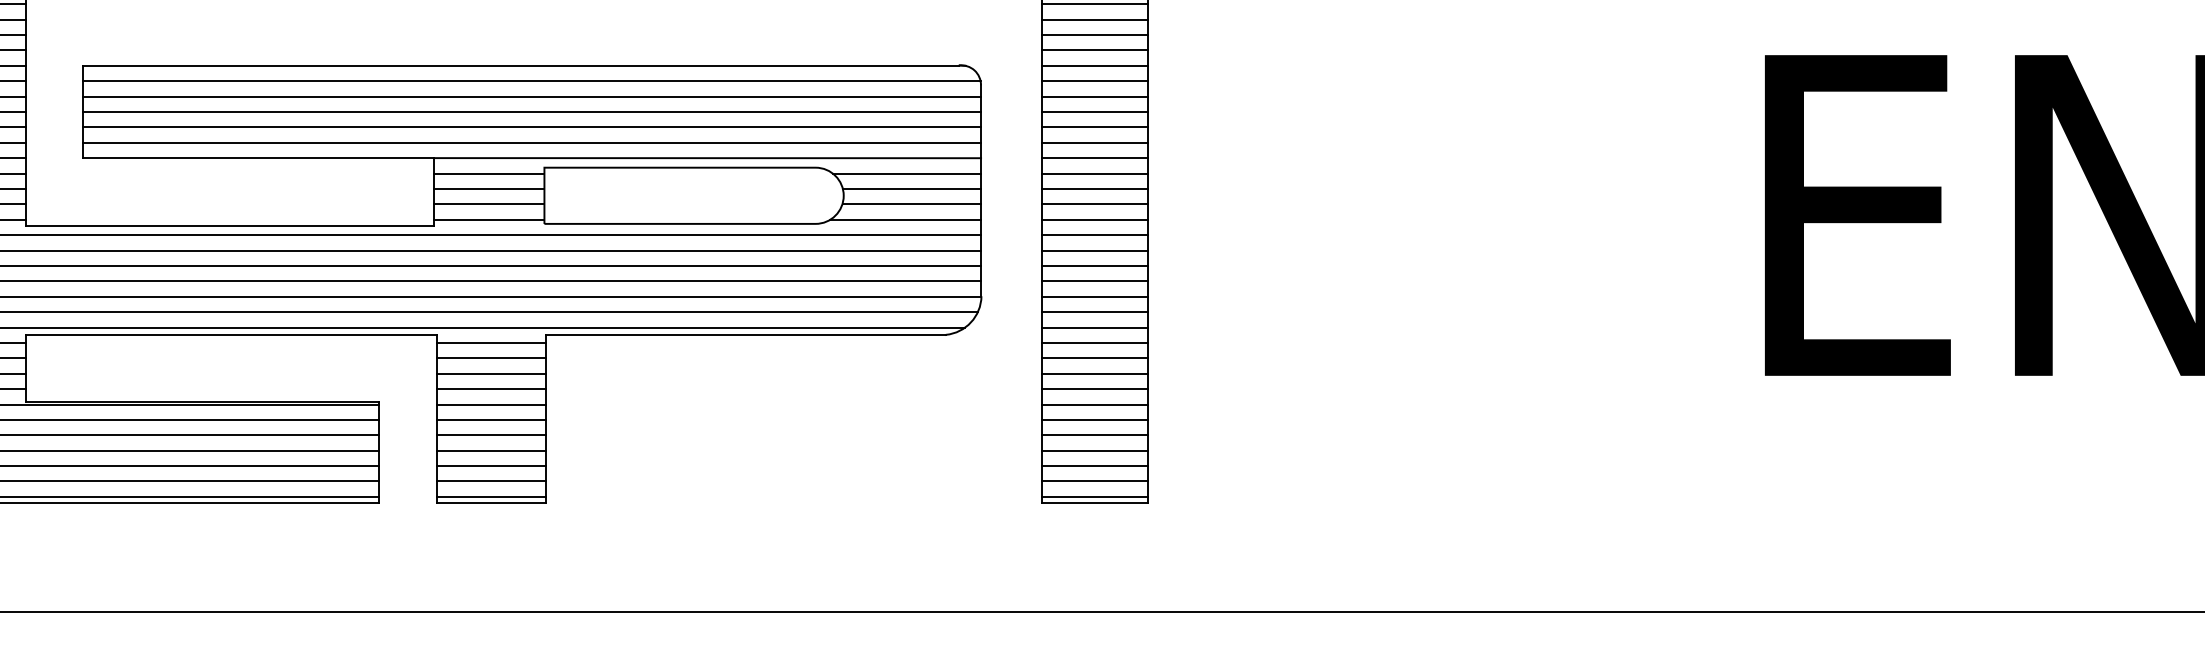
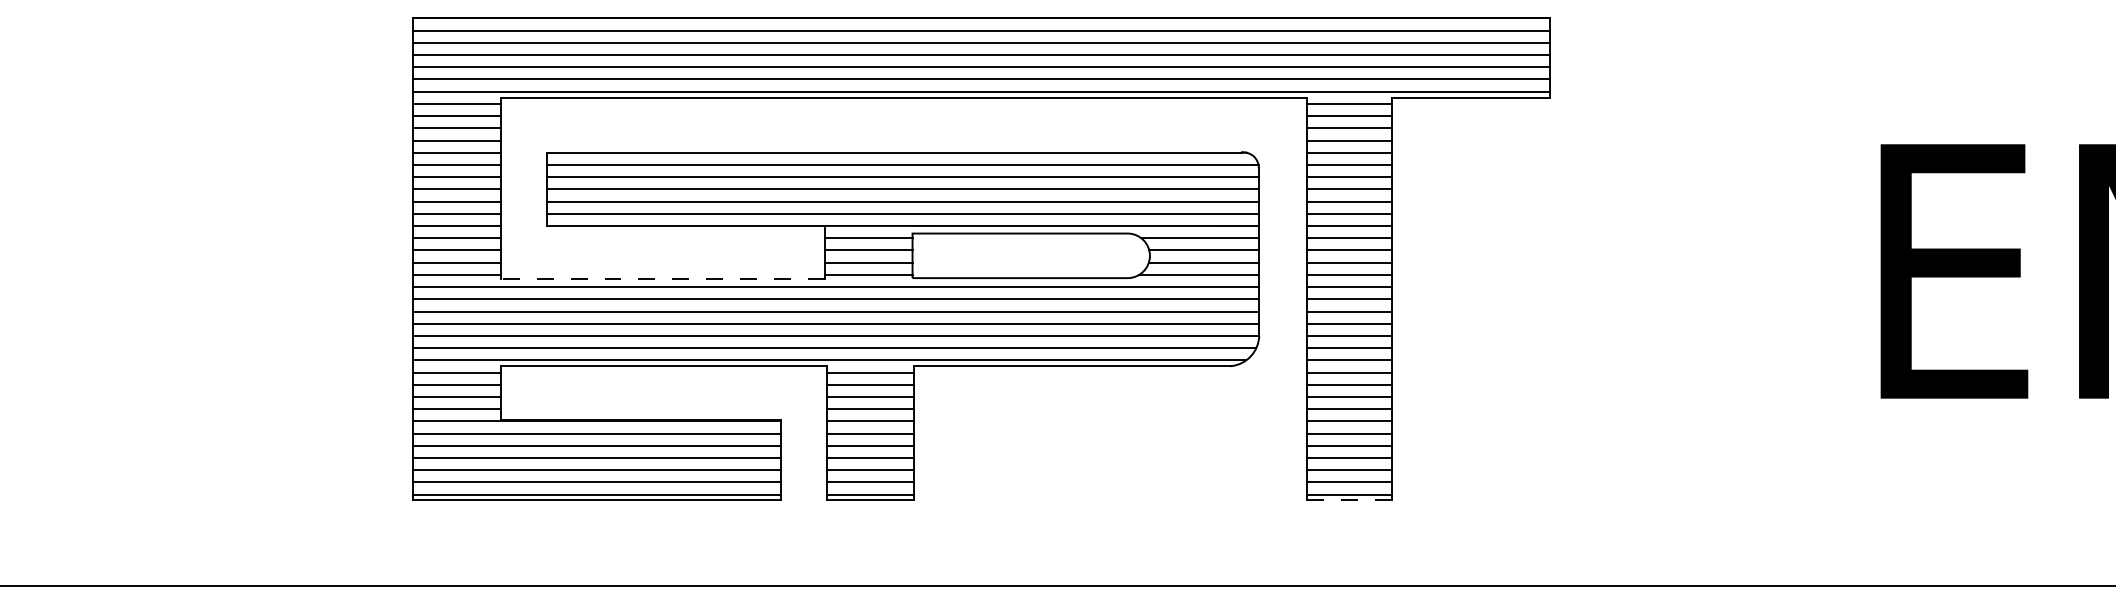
line: (230, 225) -> (663, 279), solid -> dashed
line: (1095, 502) -> (1349, 499), solid -> dashed

